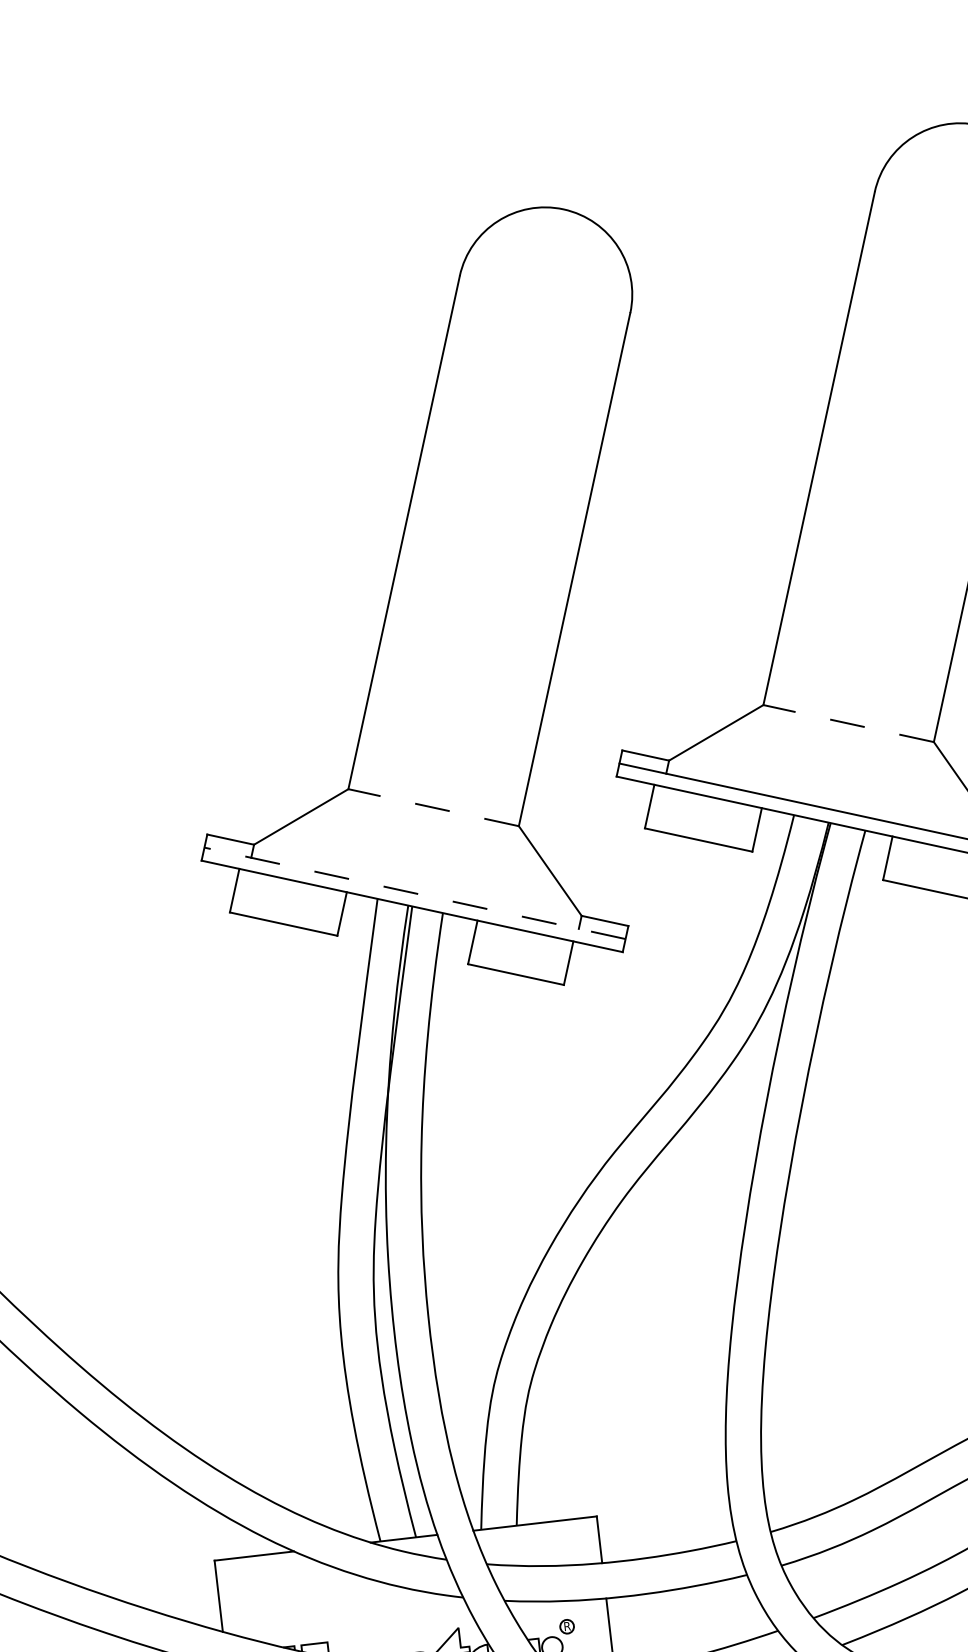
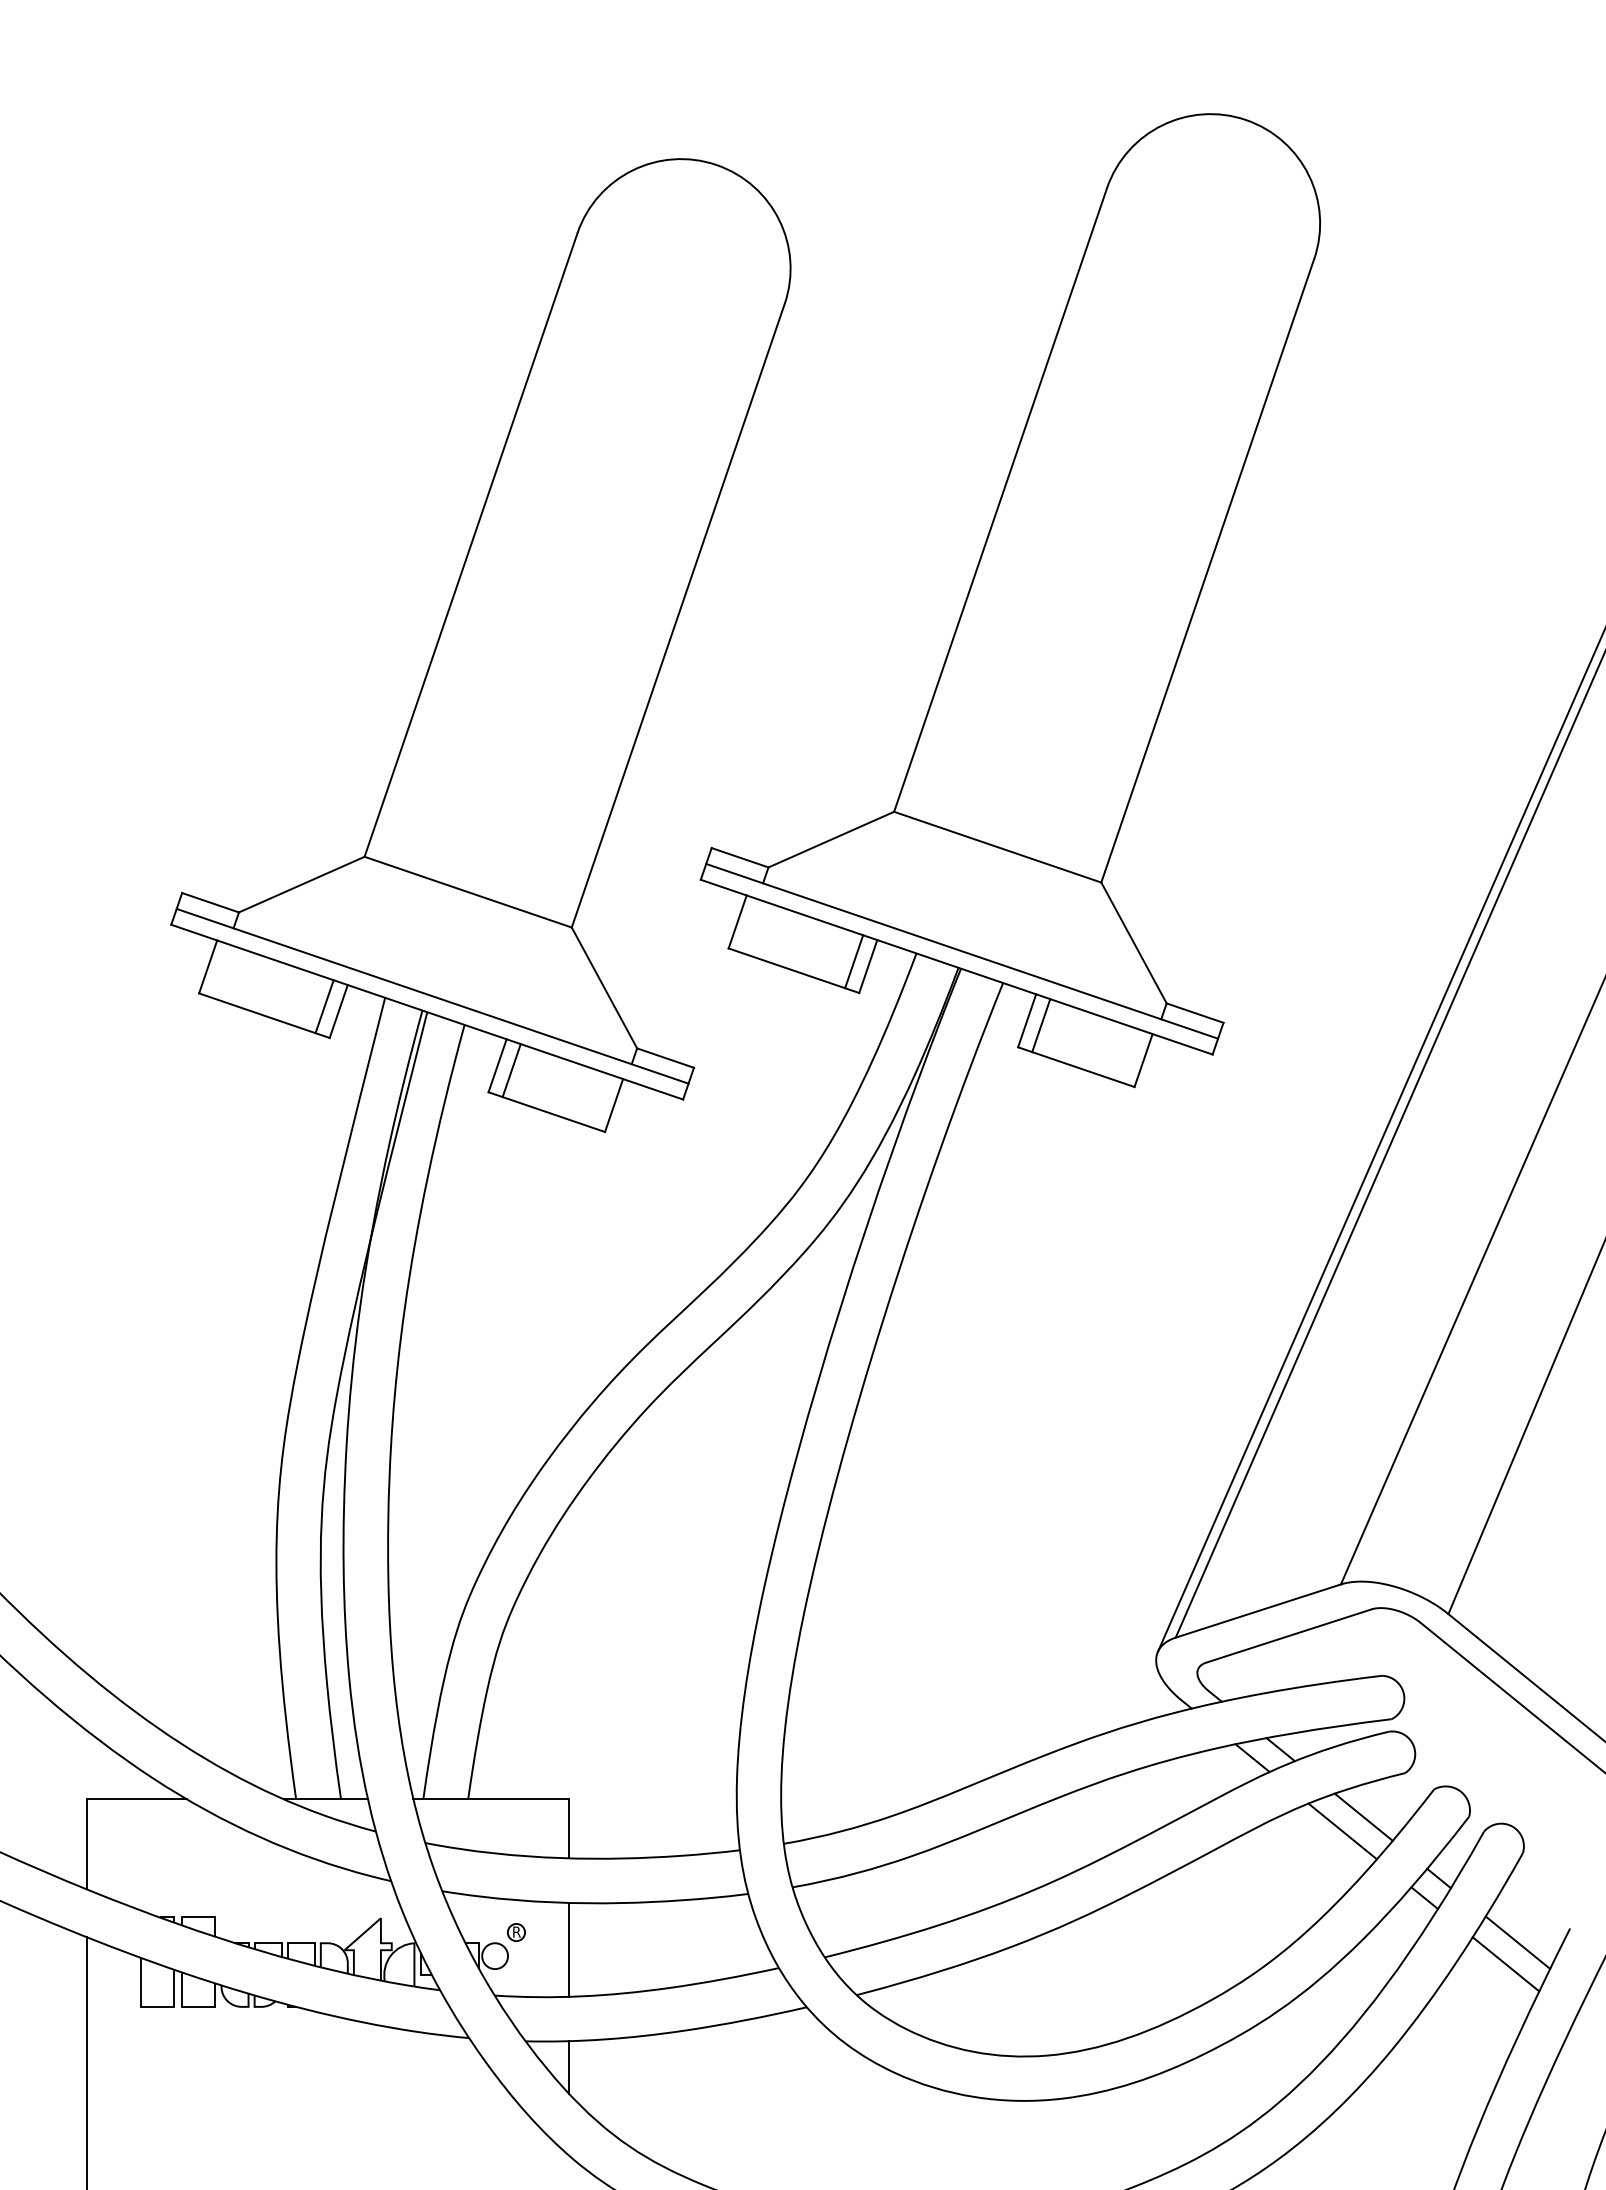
line: (848, 723) -> (997, 847), dashed -> solid
line: (433, 808) -> (467, 892), dashed -> solid
line: (745, 827) -> (854, 961), added
line: (899, 860) -> (1041, 1025), added
line: (414, 893) -> (432, 996), dashed -> solid
line: (330, 911) -> (324, 1006), added
line: (484, 944) -> (511, 1070), added

